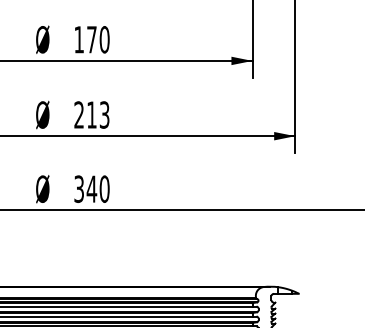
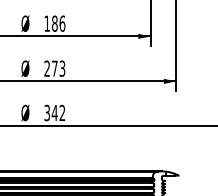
text: (98, 39) -> (58, 23), 170 -> 186
text: (91, 114) -> (54, 68), 213 -> 273
text: (104, 188) -> (62, 112), 340 -> 342

